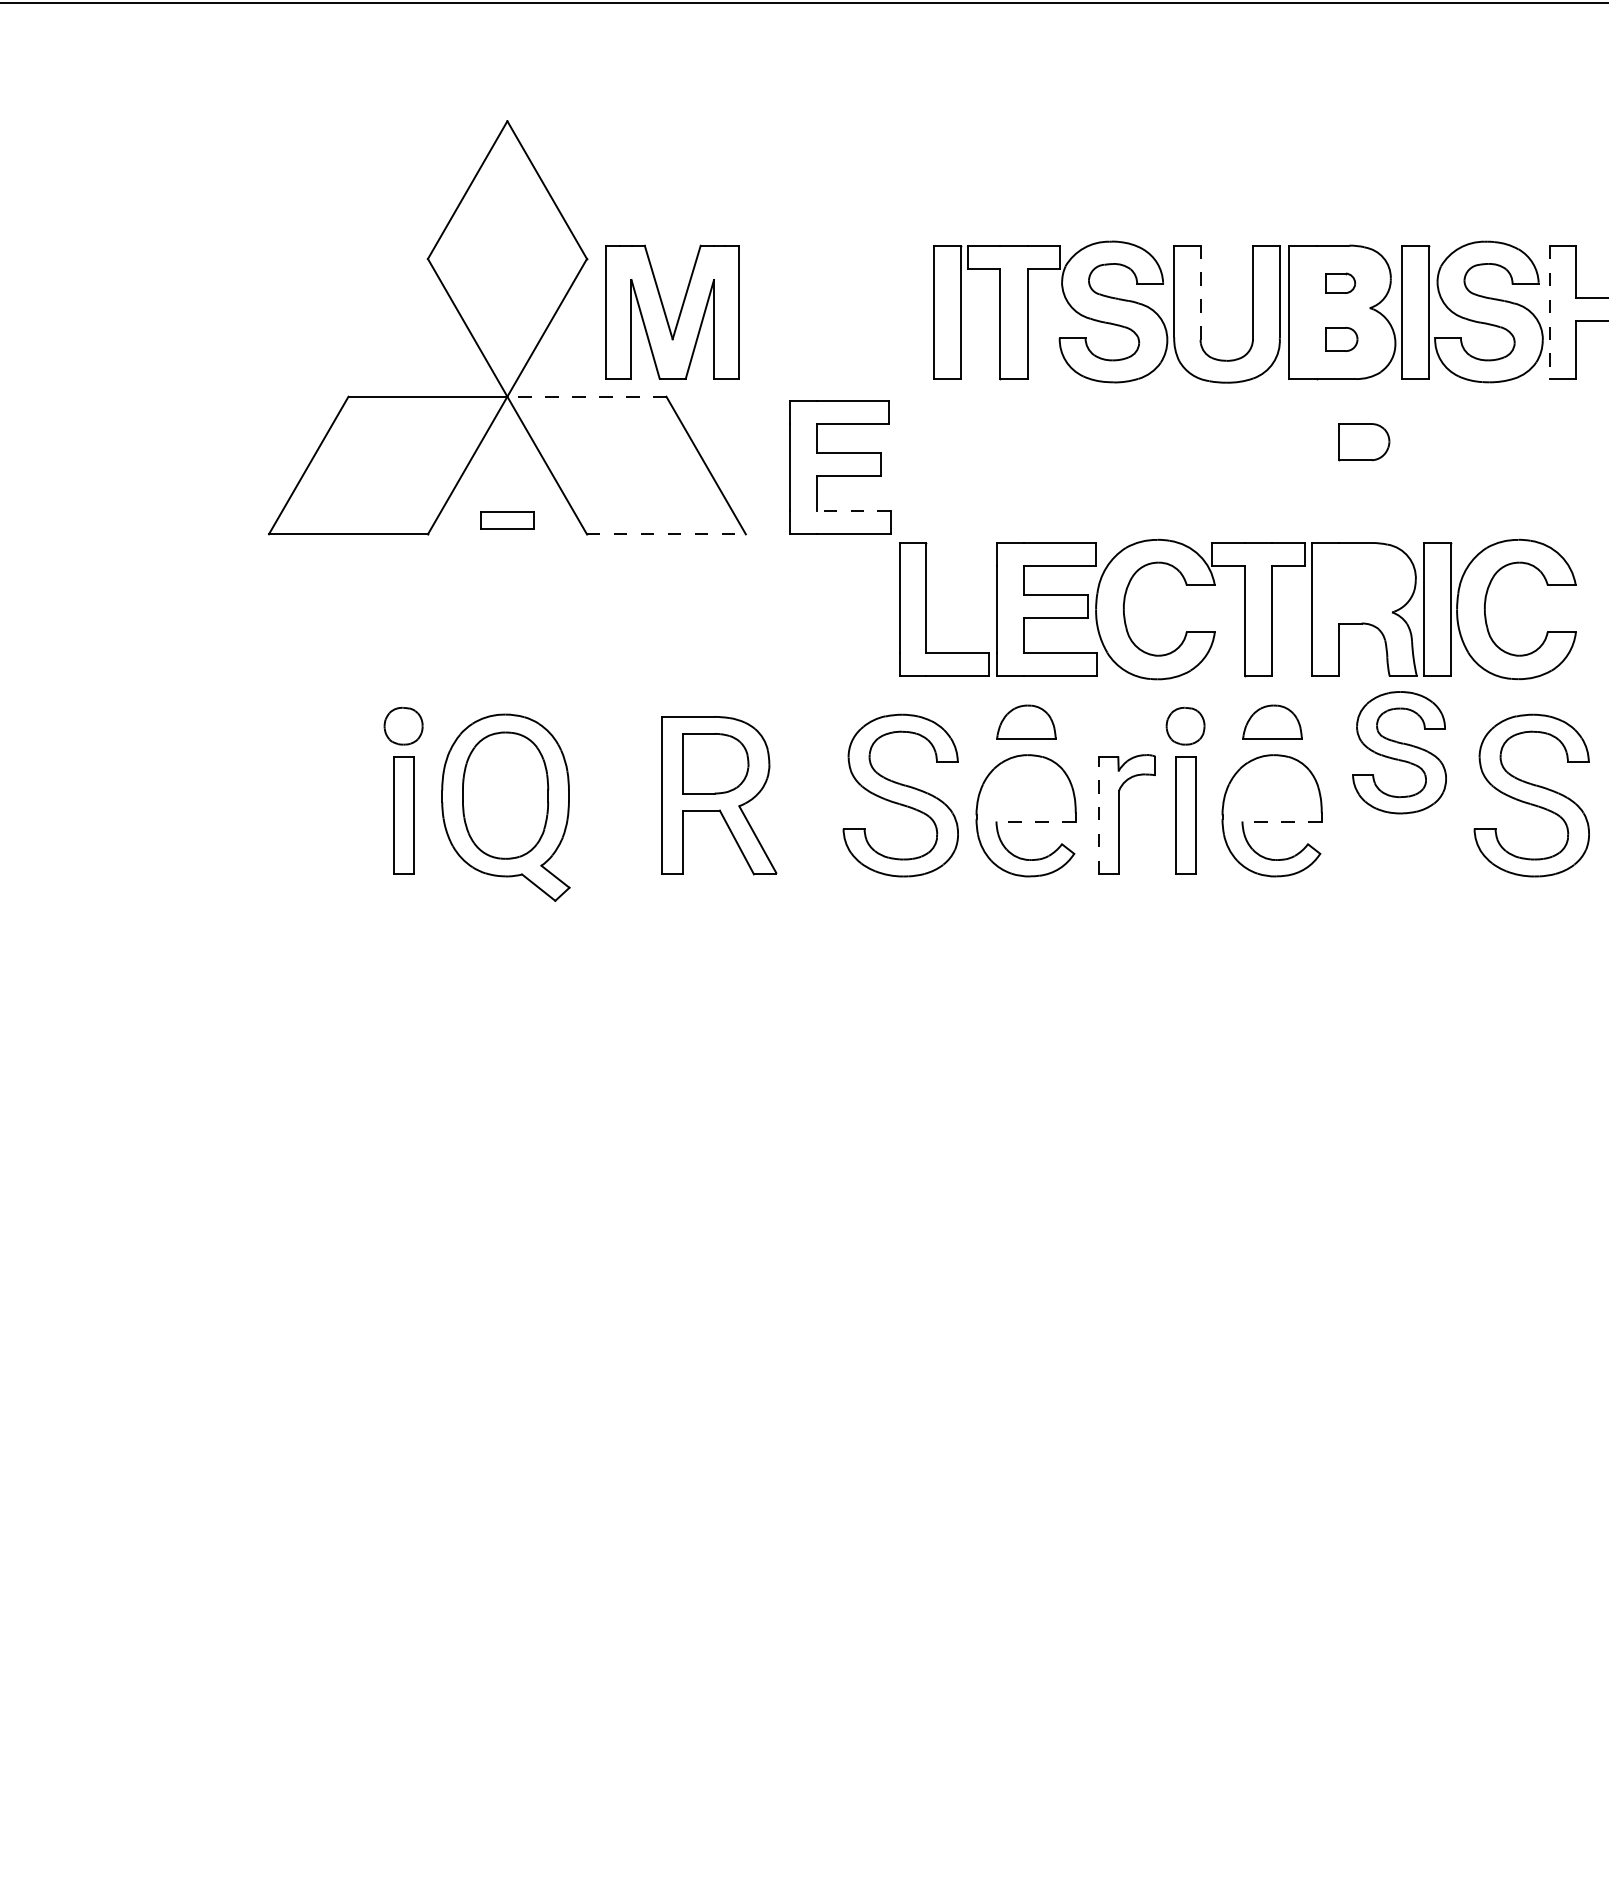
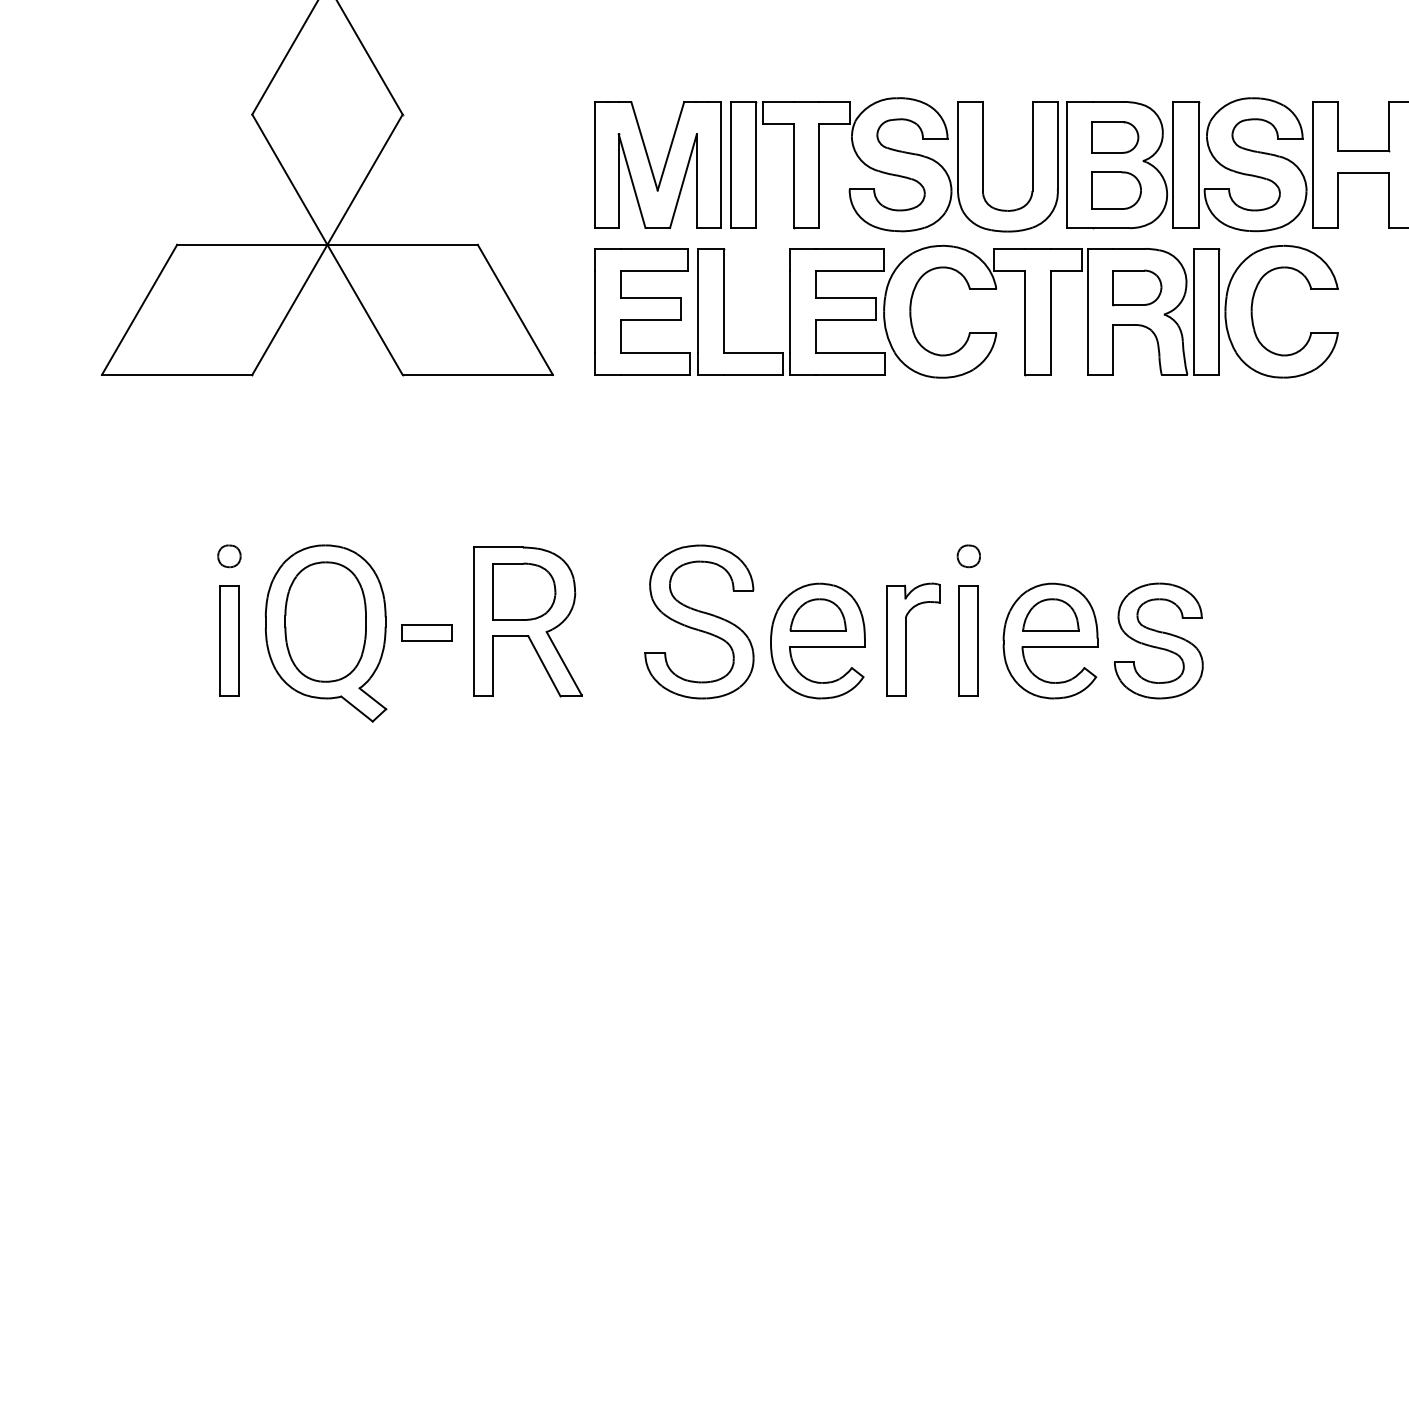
part: (1340, 283) -> (1115, 137), size x1.67
line: (1200, 292) -> (982, 146), dashed -> solid
line: (1550, 312) -> (1313, 165), dashed -> solid
part: (666, 314) -> (651, 167), moved
part: (1341, 339) -> (1116, 190), size x1.67
line: (586, 396) -> (402, 244), dashed -> solid
line: (854, 511) -> (655, 353), dashed -> solid
part: (507, 520) -> (427, 633), moved
line: (666, 534) -> (477, 375), dashed -> solid
part: (1244, 609) -> (1024, 311), moved
part: (1026, 721) -> (818, 614), moved
part: (1272, 721) -> (1050, 614), moved
part: (403, 725) -> (229, 555), size x0.62
part: (1185, 725) -> (968, 555), size x0.62
part: (1399, 752) -> (1158, 640), moved
part: (1531, 795) -> (1295, 621), removed
line: (1098, 815) -> (886, 640), dashed -> solid
line: (1036, 821) -> (827, 646), dashed -> solid
line: (1282, 821) -> (1060, 646), dashed -> solid

